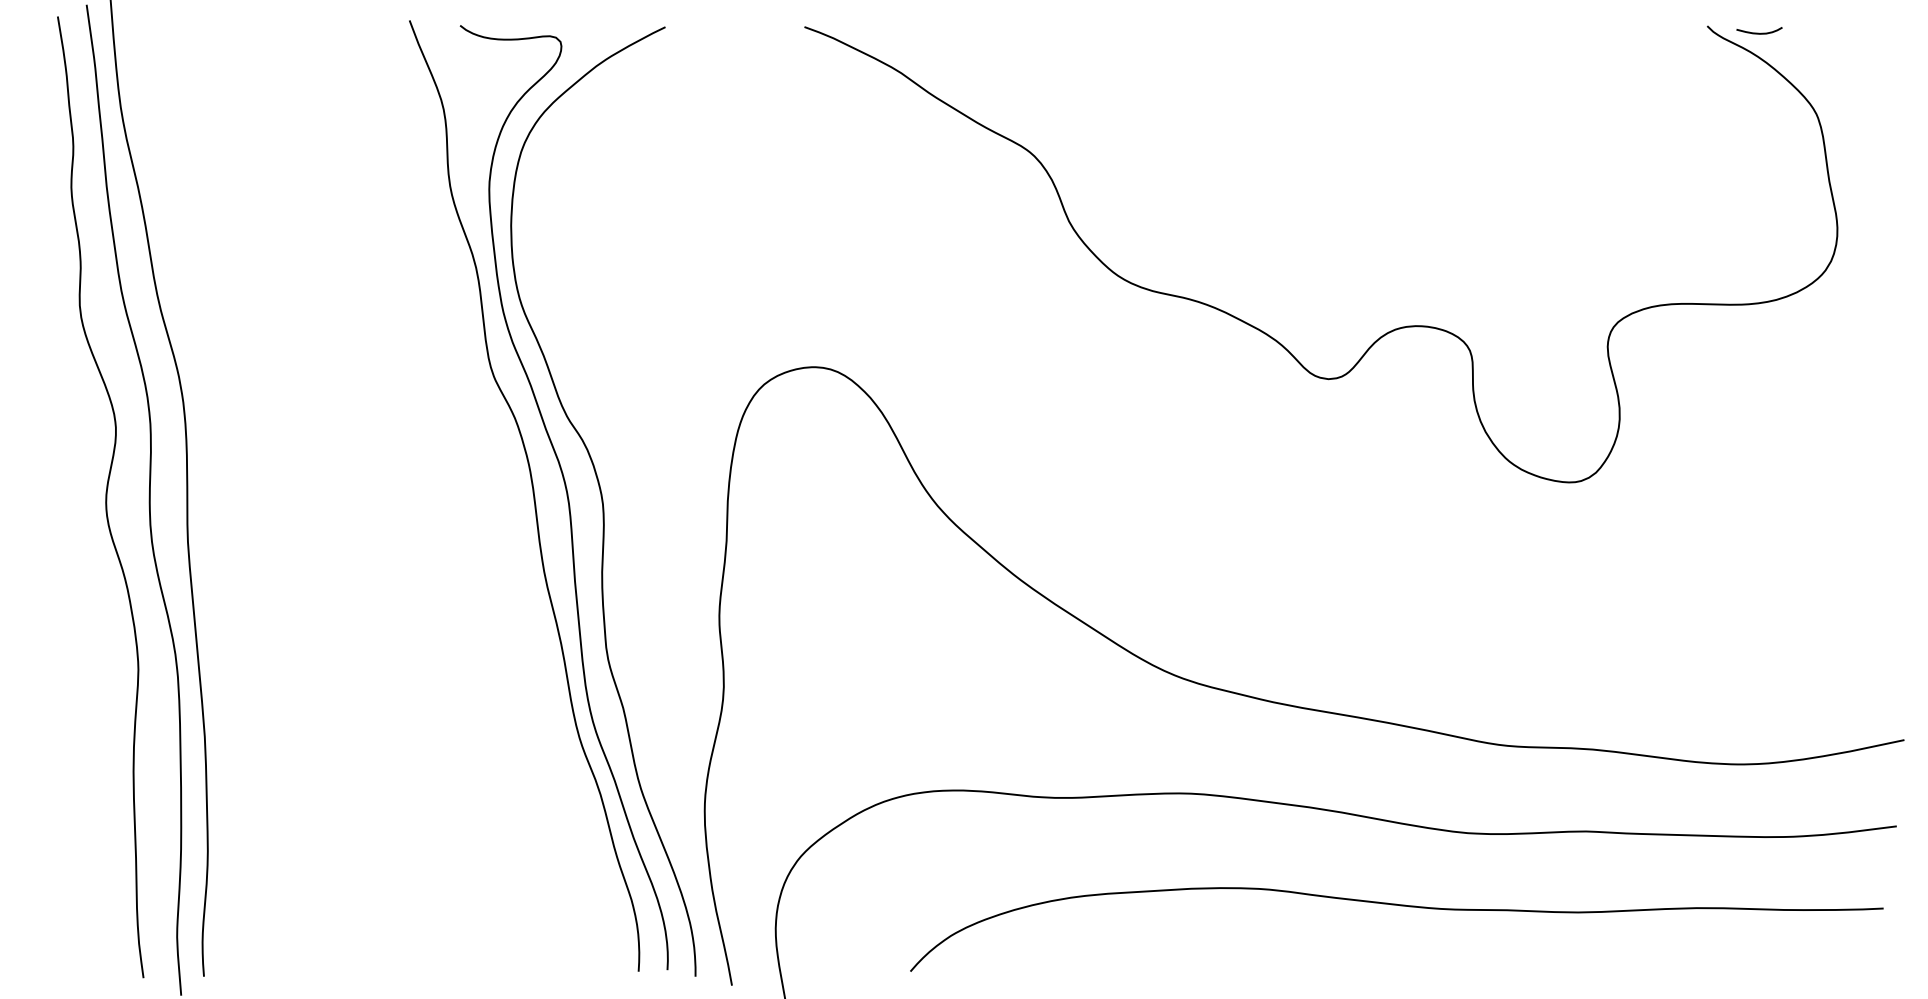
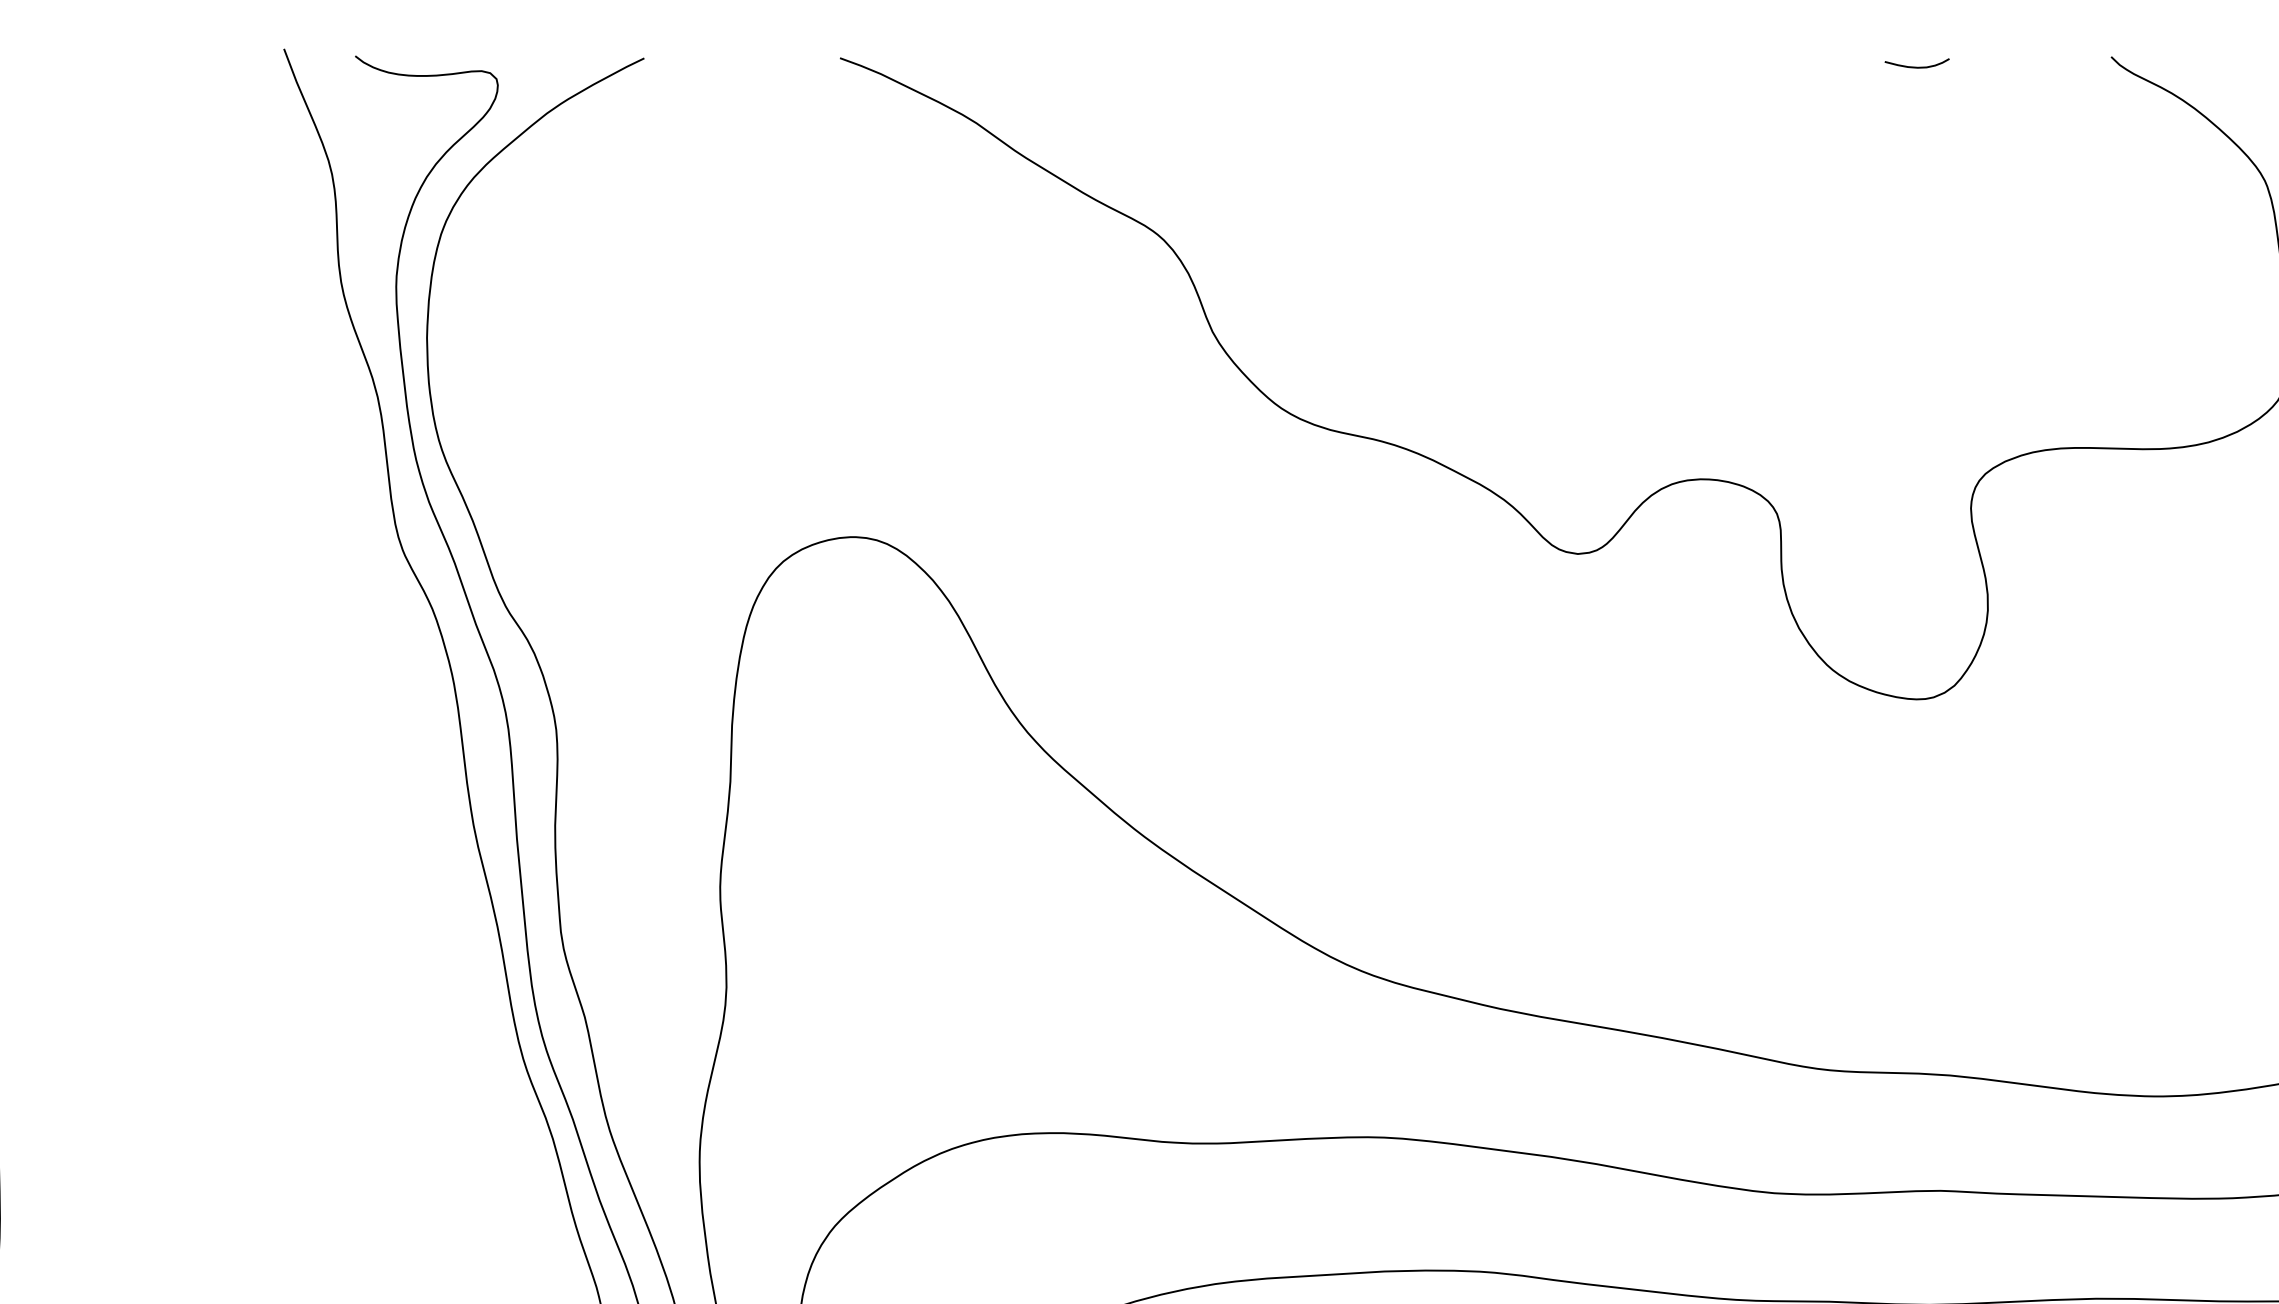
curve: (1759, 32) -> (1917, 65), moved

